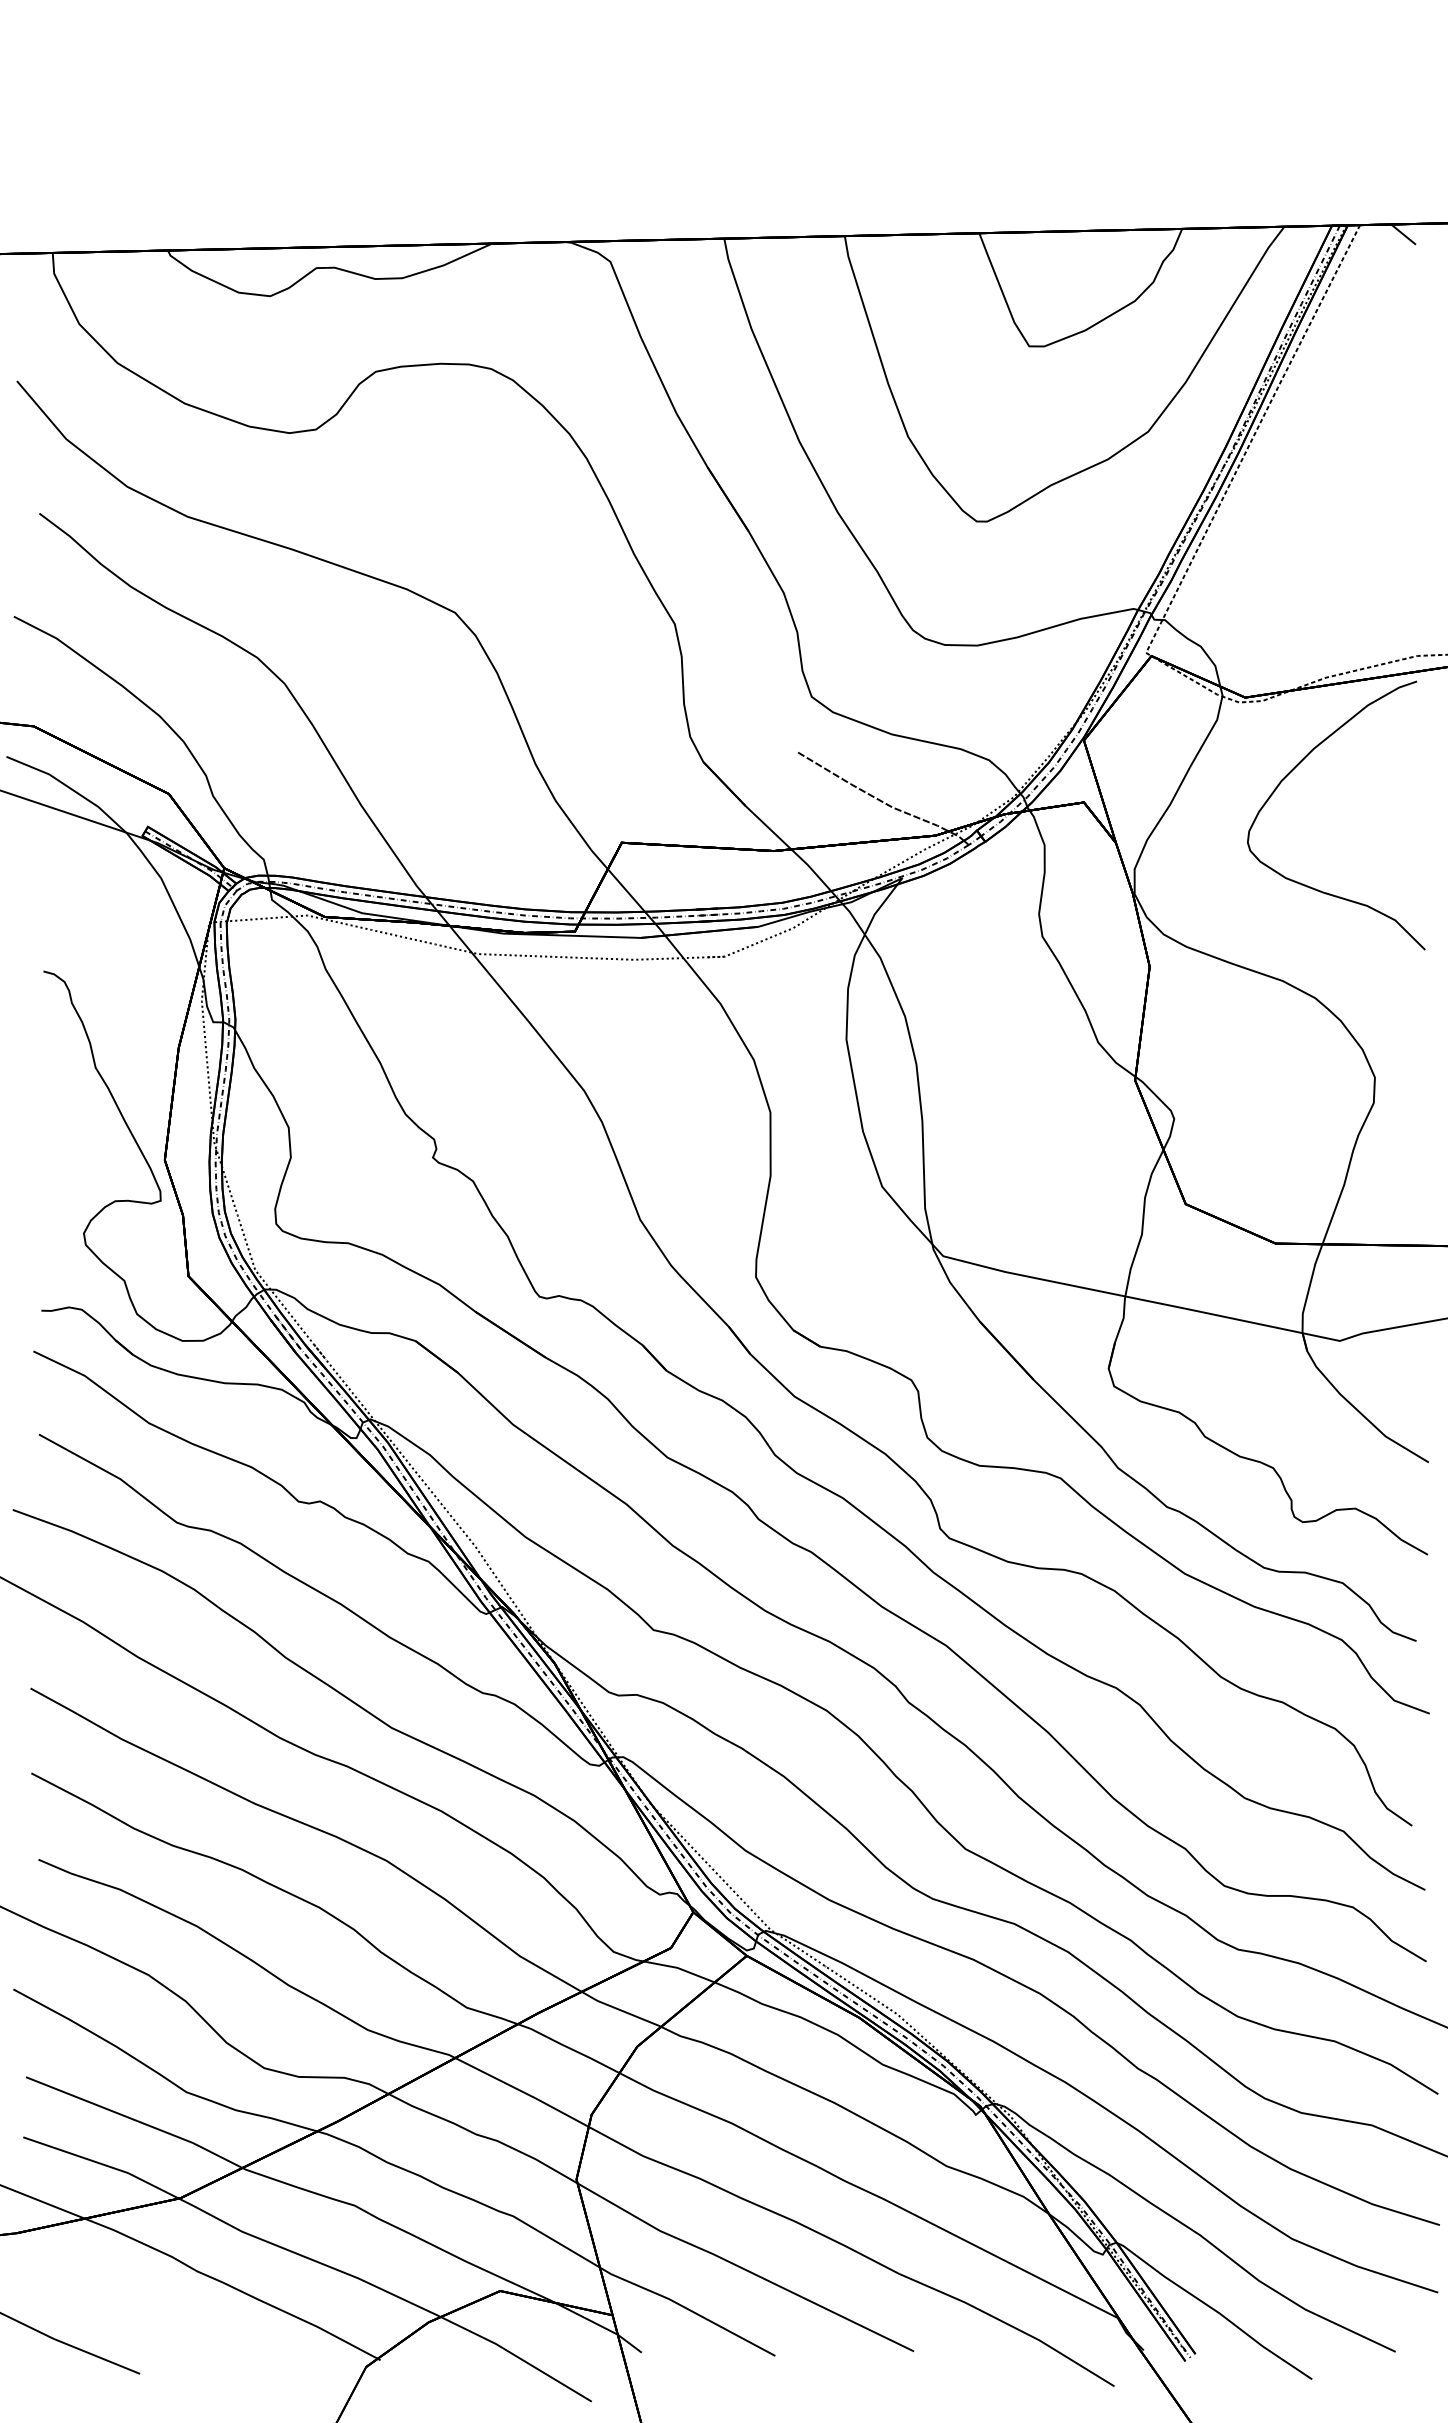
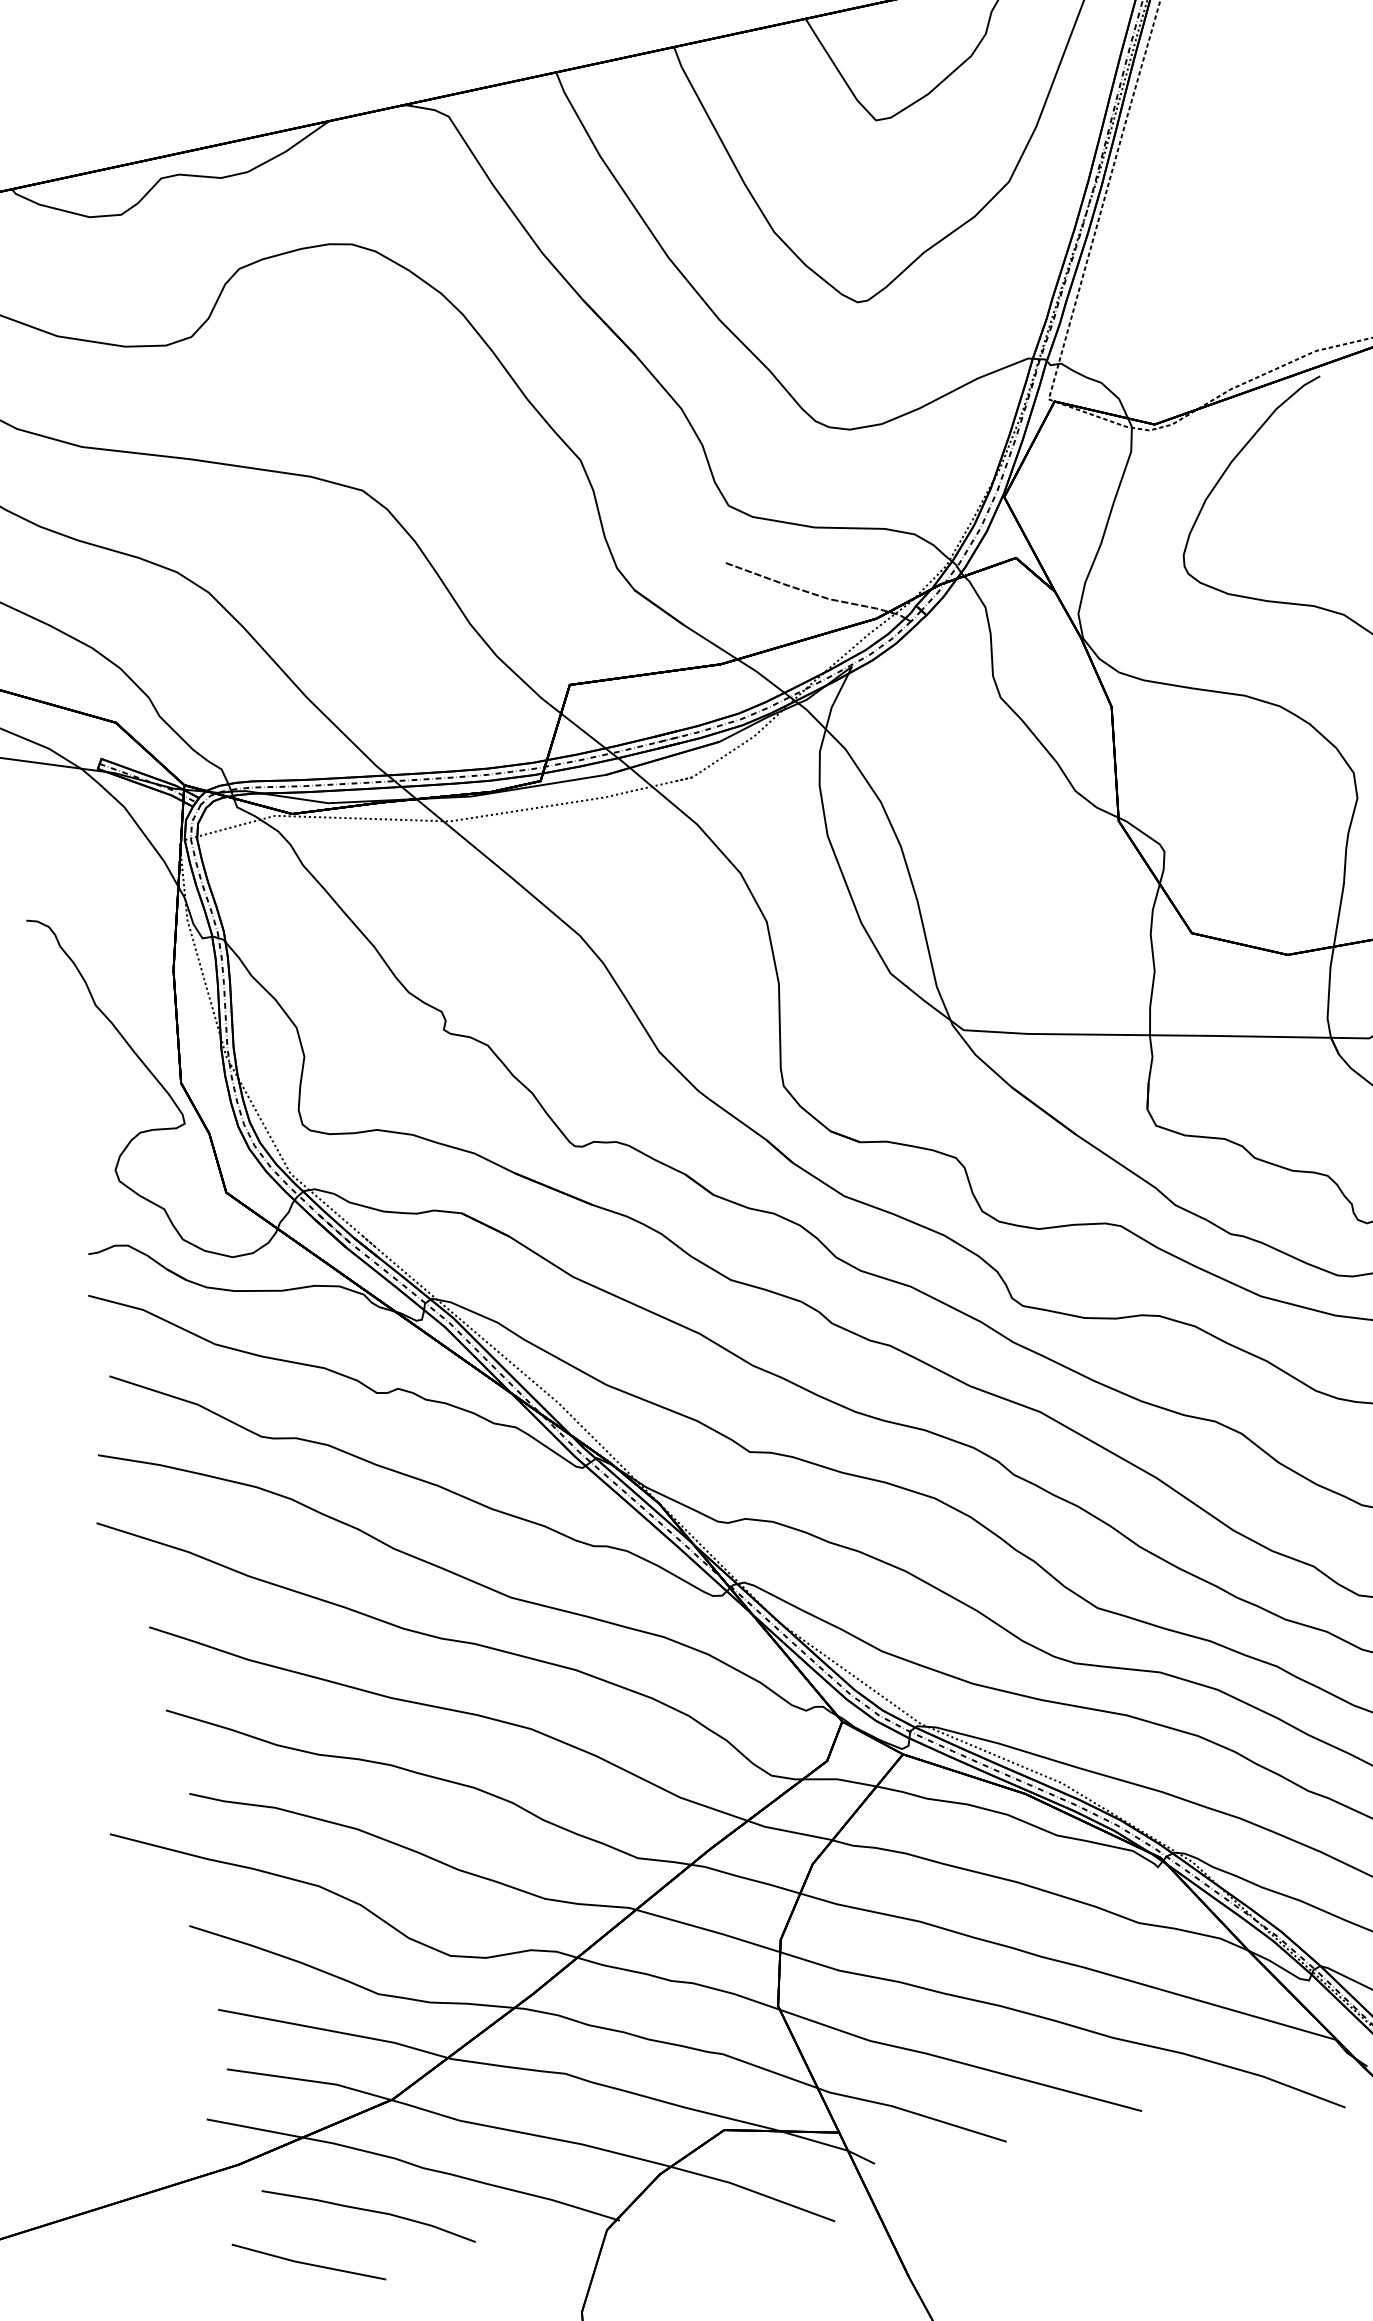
curve: (134, 2303) -> (367, 2211), added

